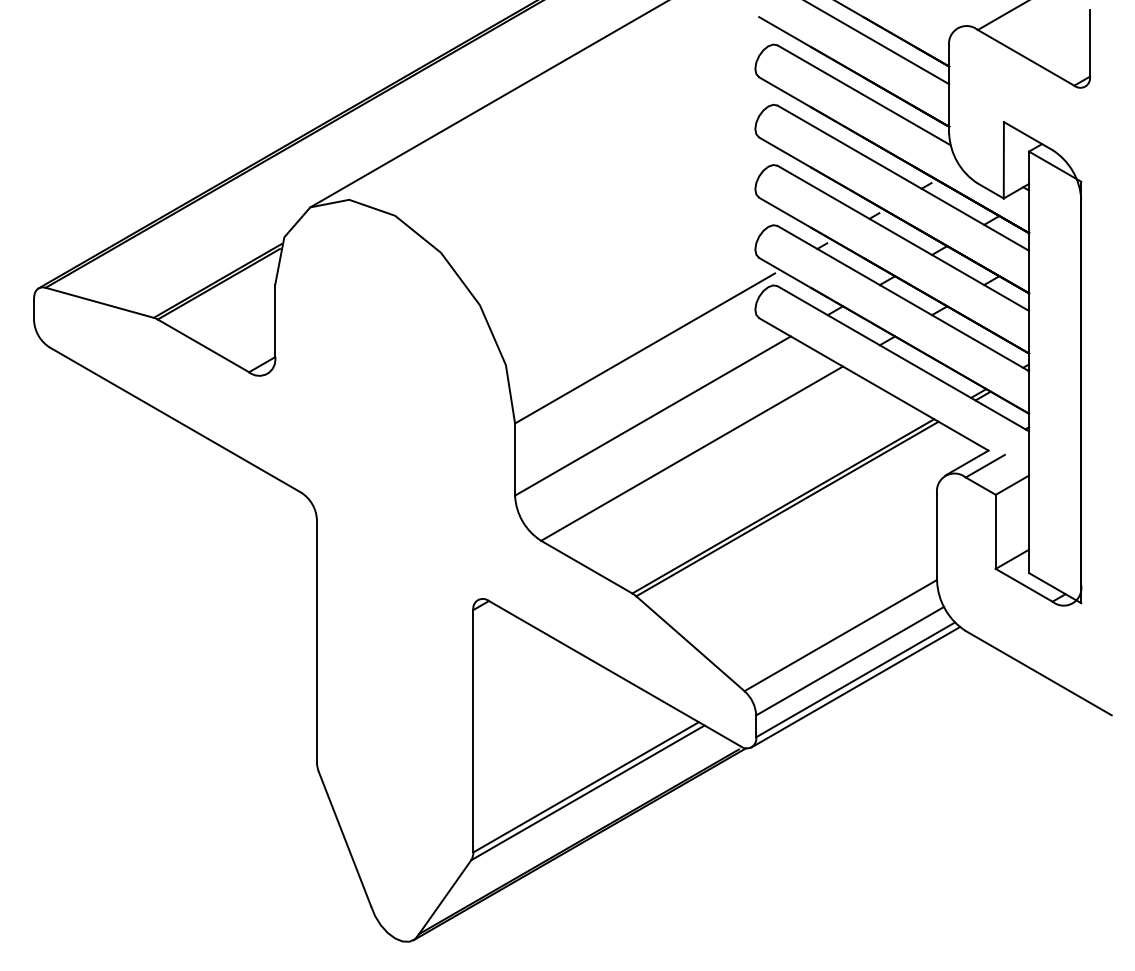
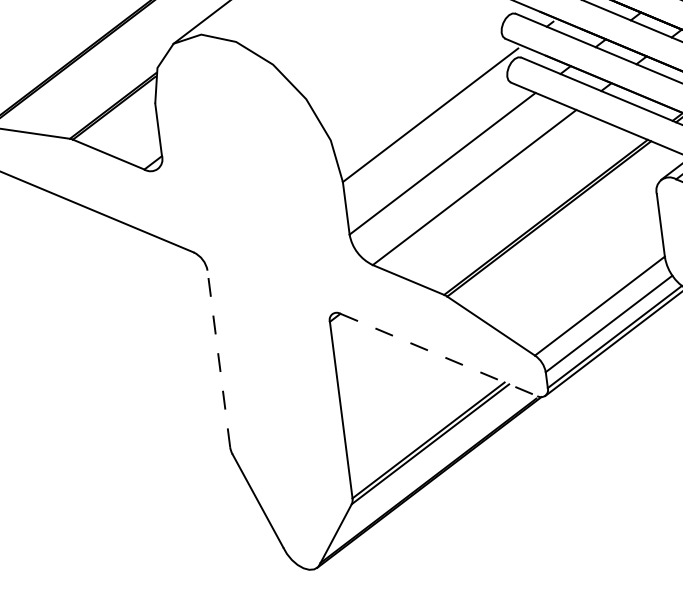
line: (316, 640) -> (218, 358), solid -> dashed
line: (615, 673) -> (439, 354), solid -> dashed

